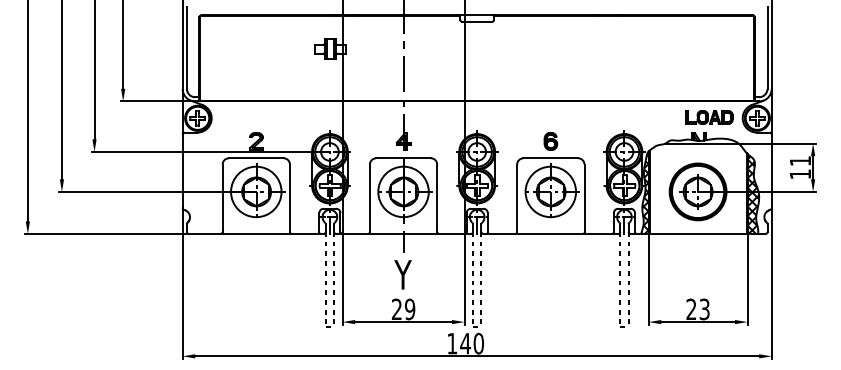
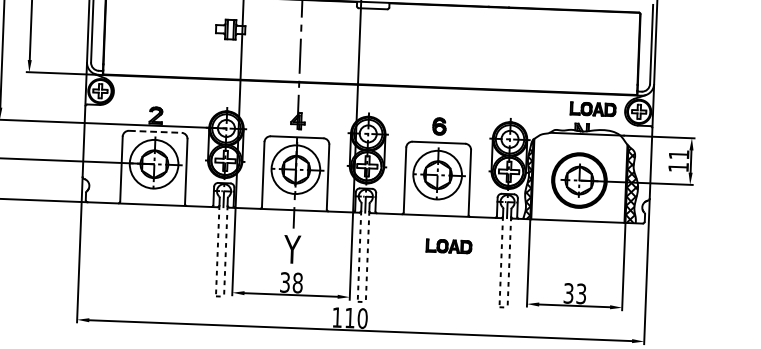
line: (256, 158) -> (155, 132), solid -> dashed
part: (565, 265) -> (449, 246), added
text: (403, 309) -> (291, 282), 29 -> 38
text: (691, 309) -> (568, 293), 23 -> 33
text: (465, 343) -> (349, 317), 140 -> 110

